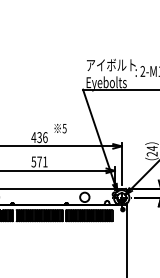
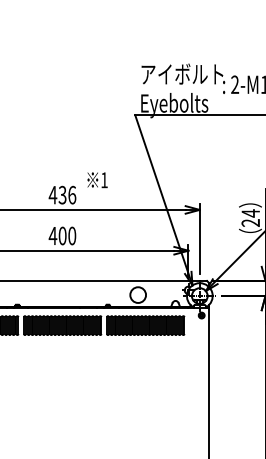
text: (64, 128) -> (104, 180), 5 -> 1
text: (39, 161) -> (62, 235), 571 -> 400

